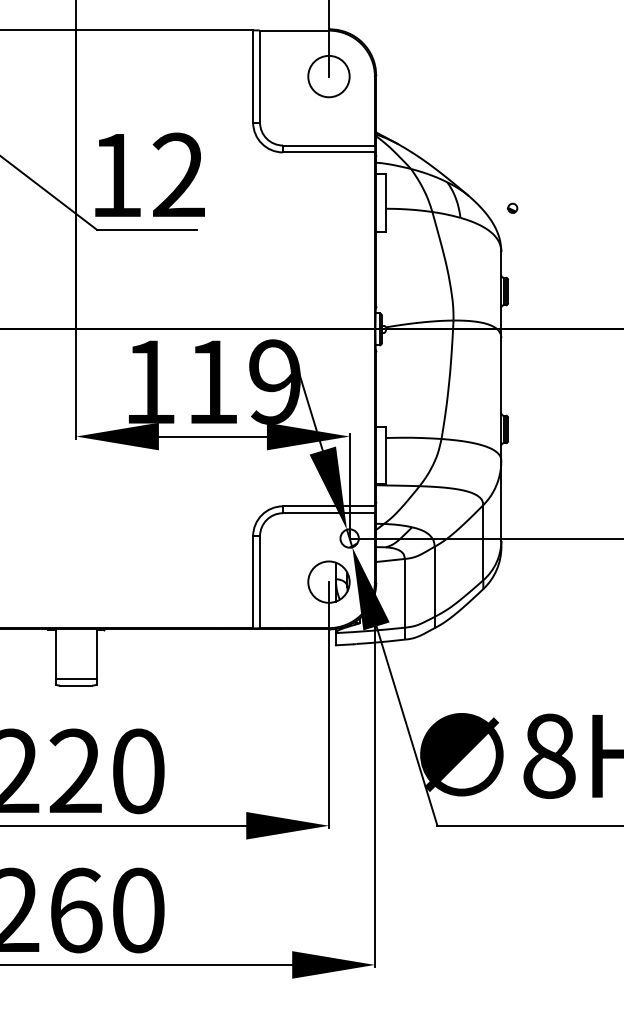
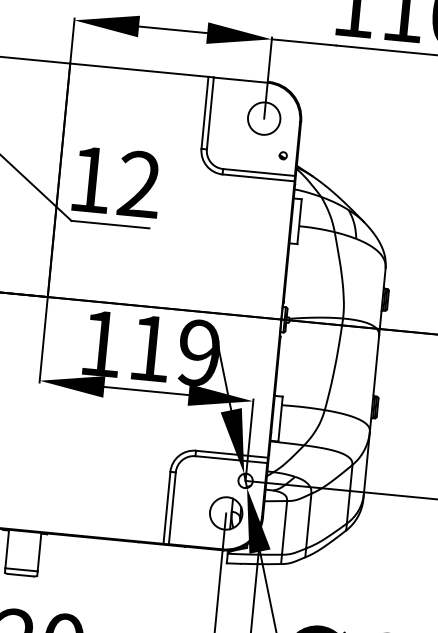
part: (512, 207) -> (283, 155), moved

